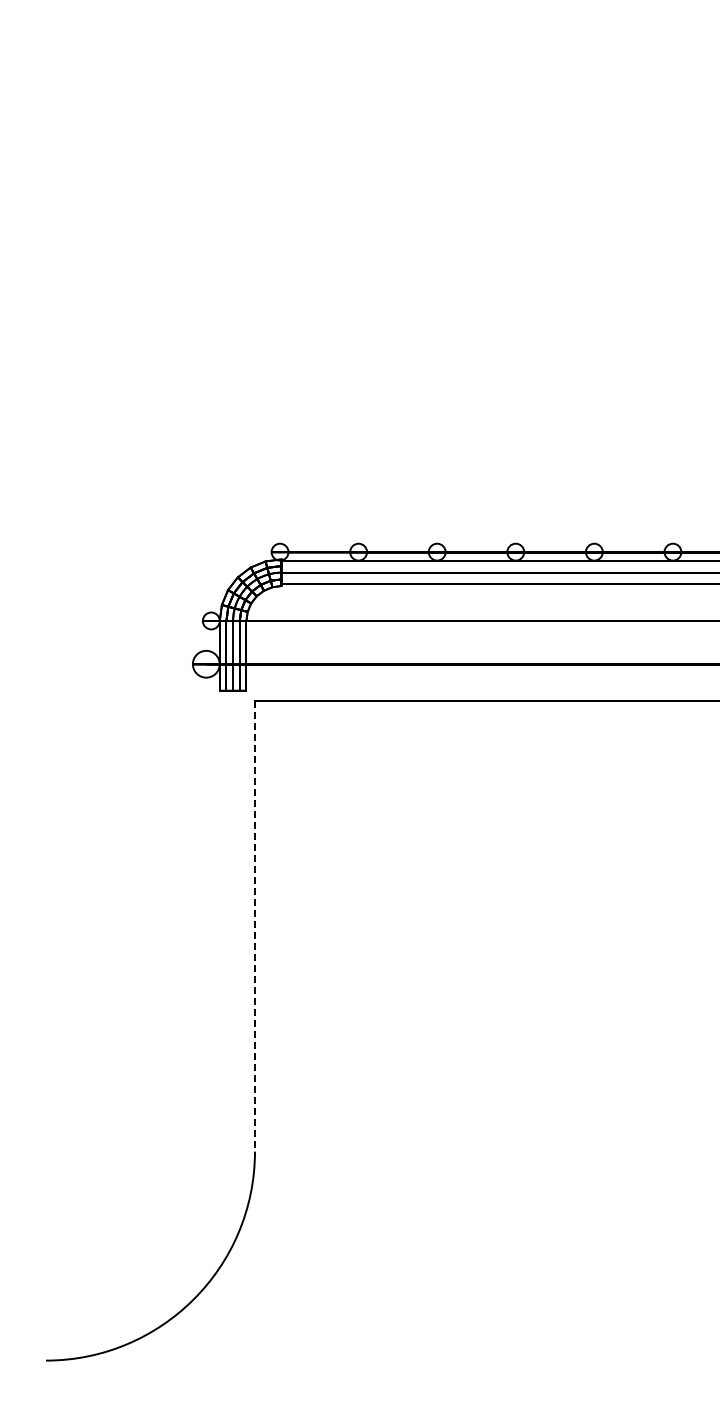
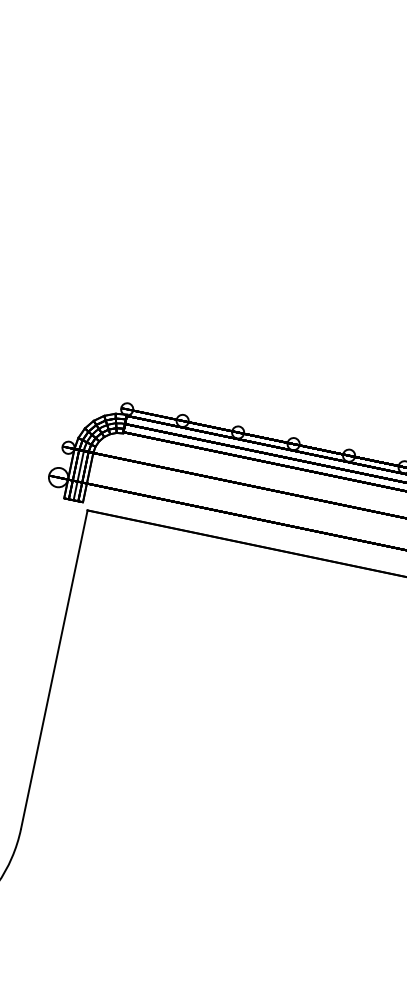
line: (254, 926) -> (53, 669), dashed -> solid

